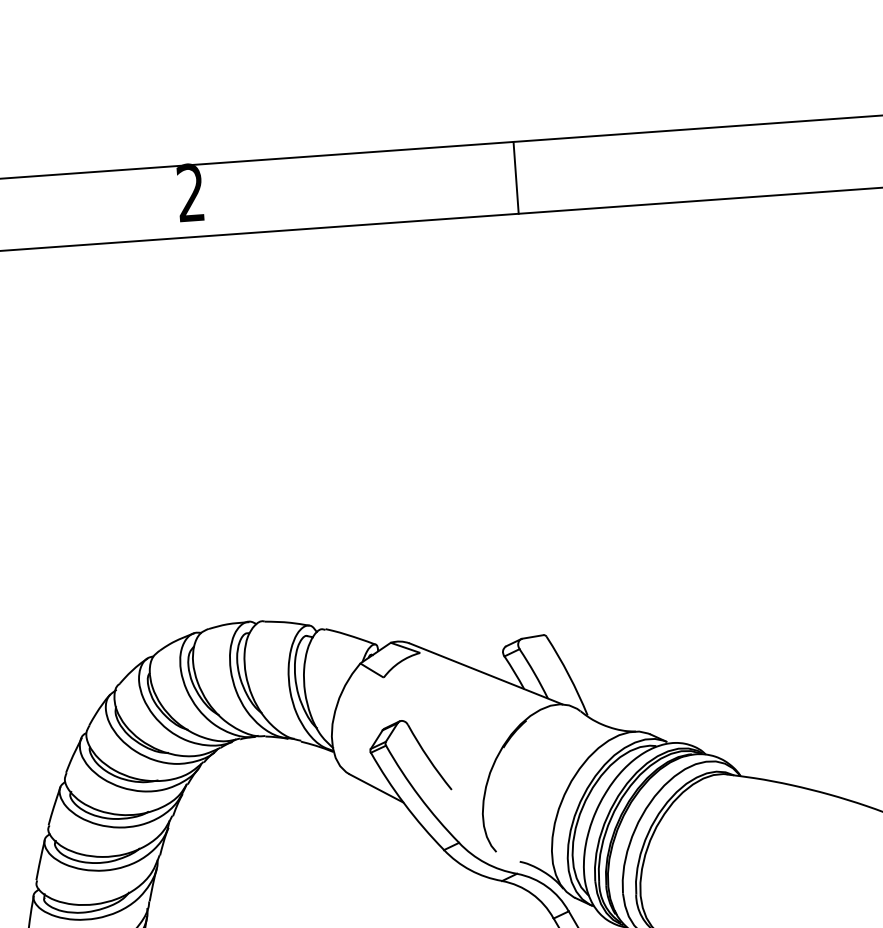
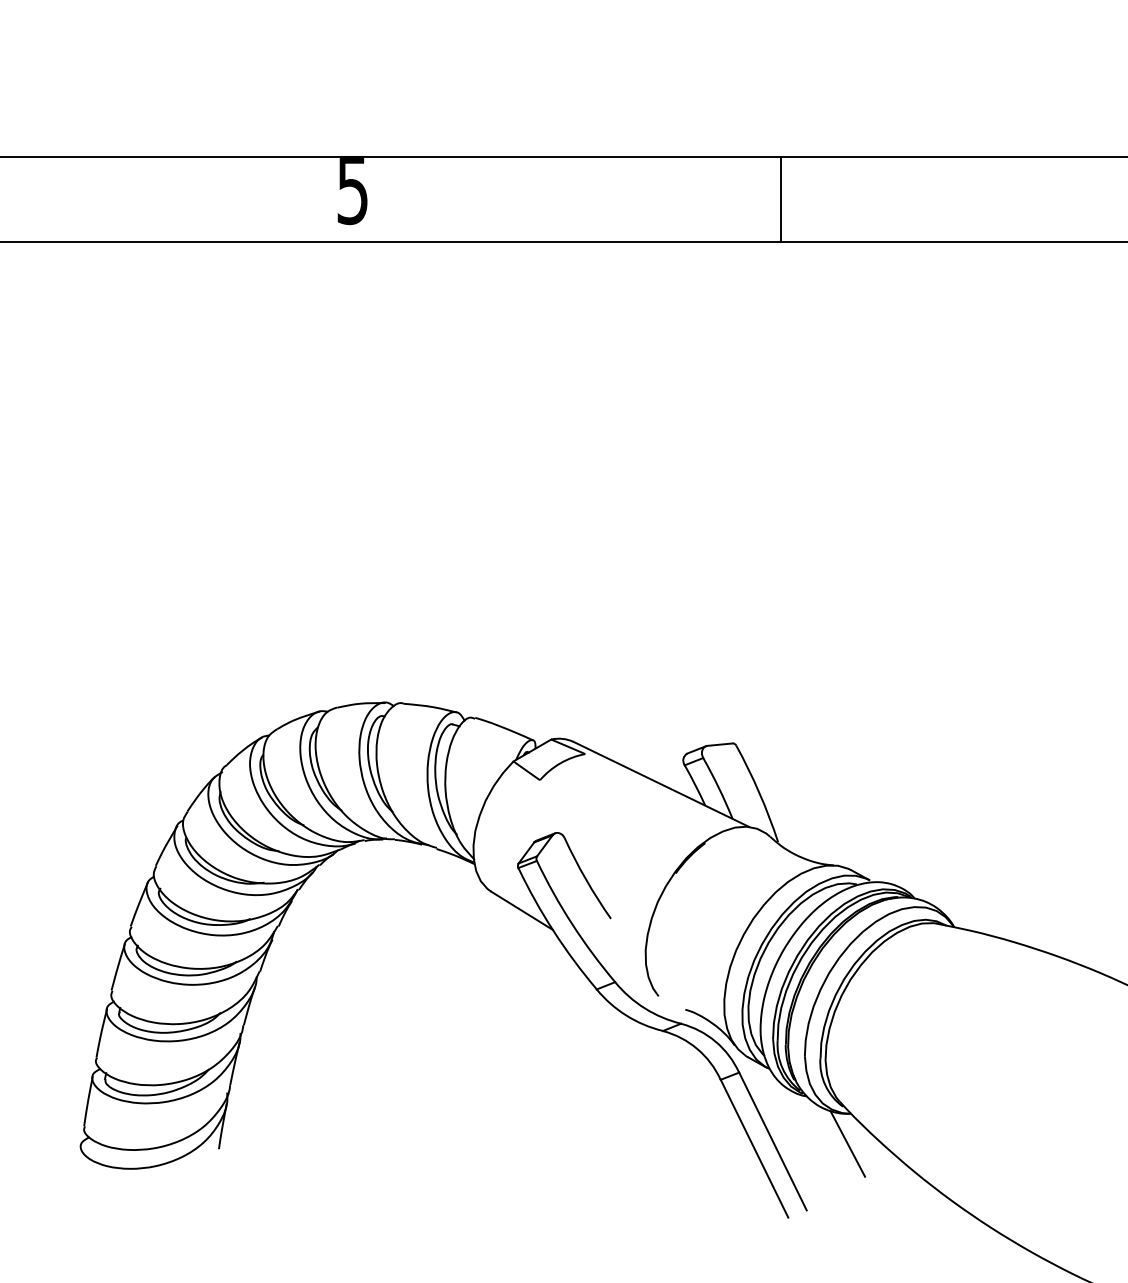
line: (516, 177) -> (781, 199), moved
text: (190, 192) -> (352, 189), 2 -> 5

